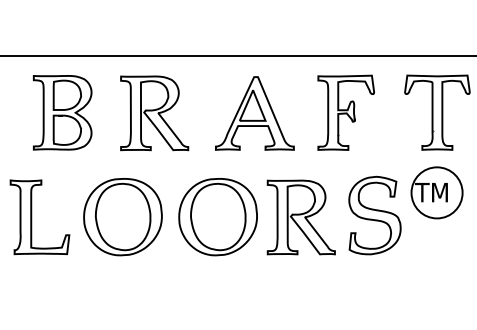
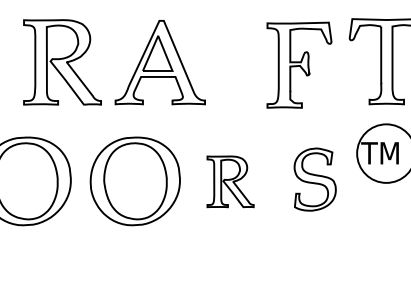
part: (345, 112) -> (298, 64), moved
part: (254, 113) -> (159, 62), moved
part: (374, 215) -> (314, 179), size x0.7
part: (300, 217) -> (229, 181), size x0.6

